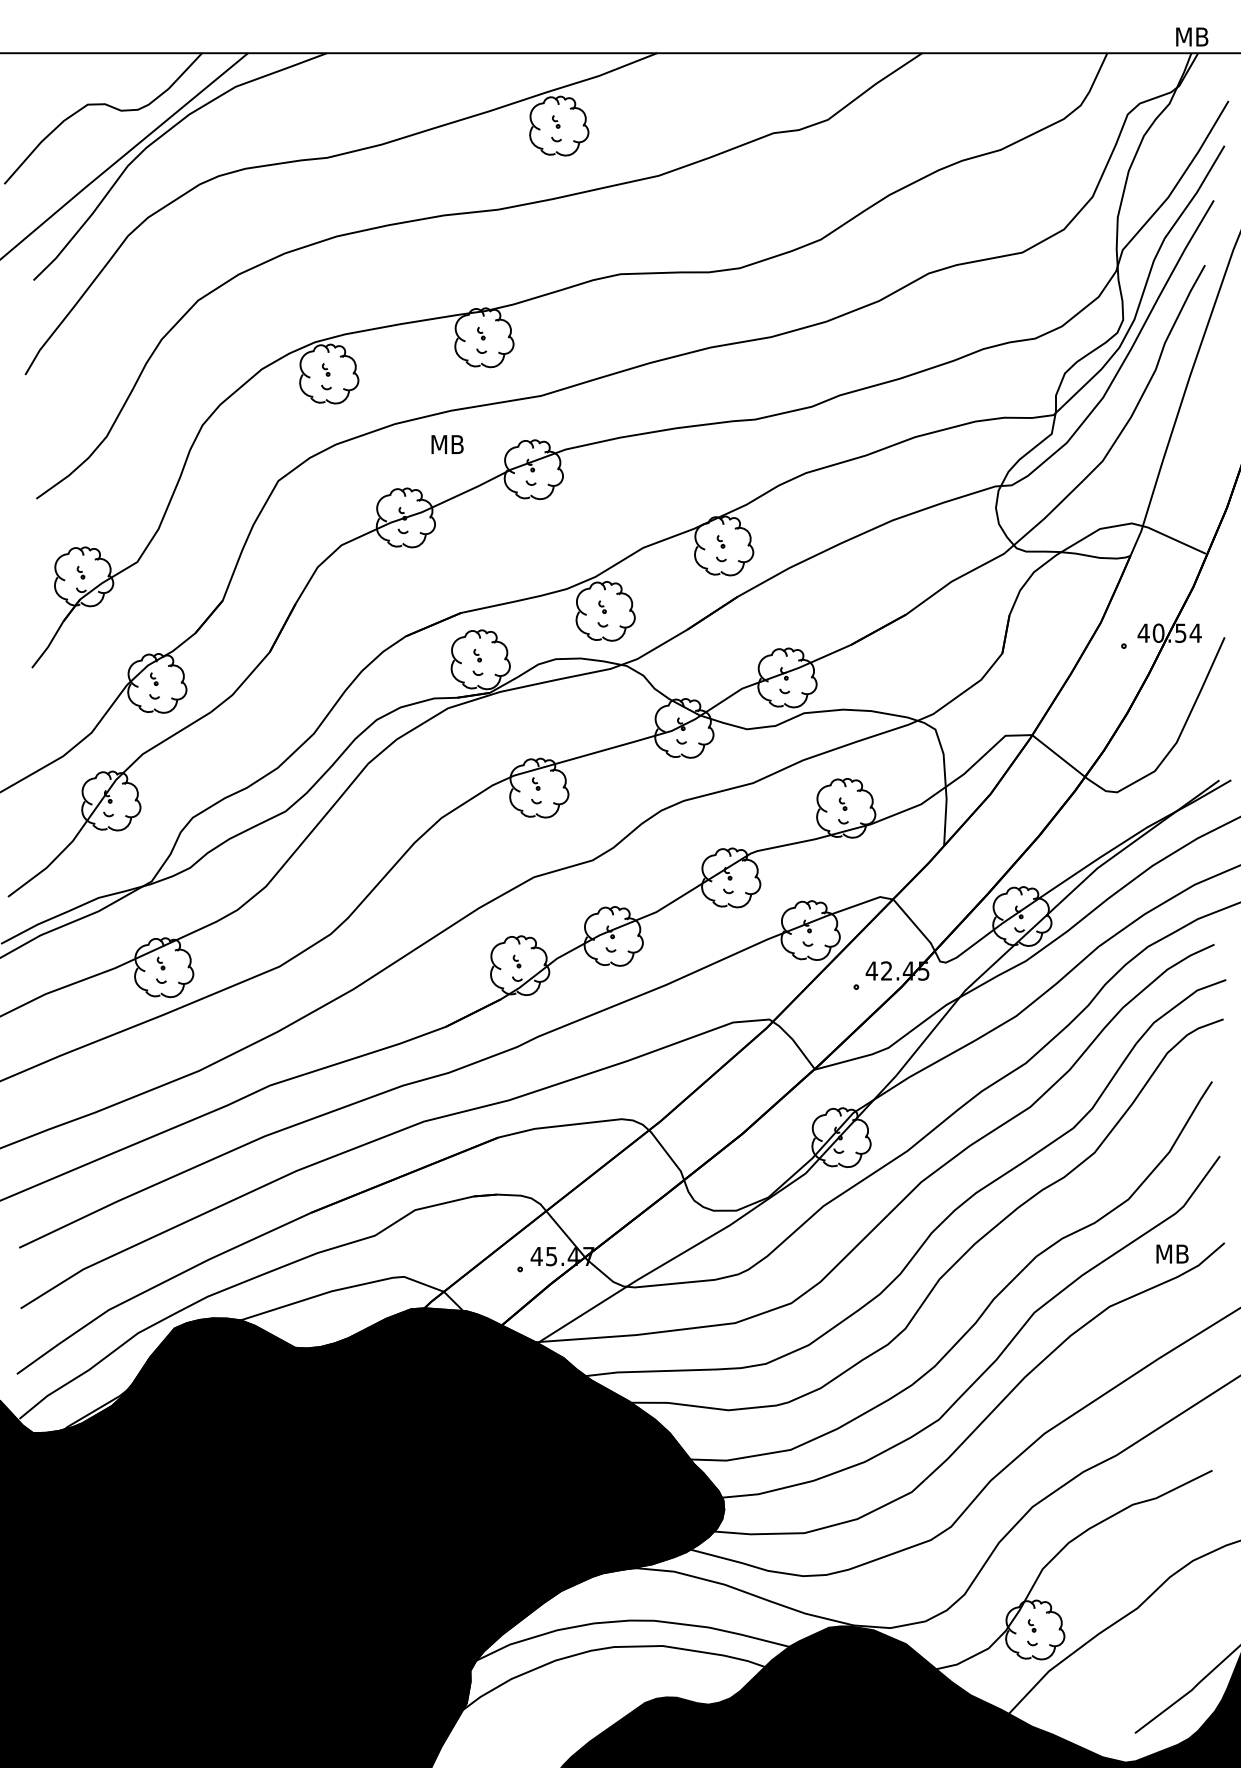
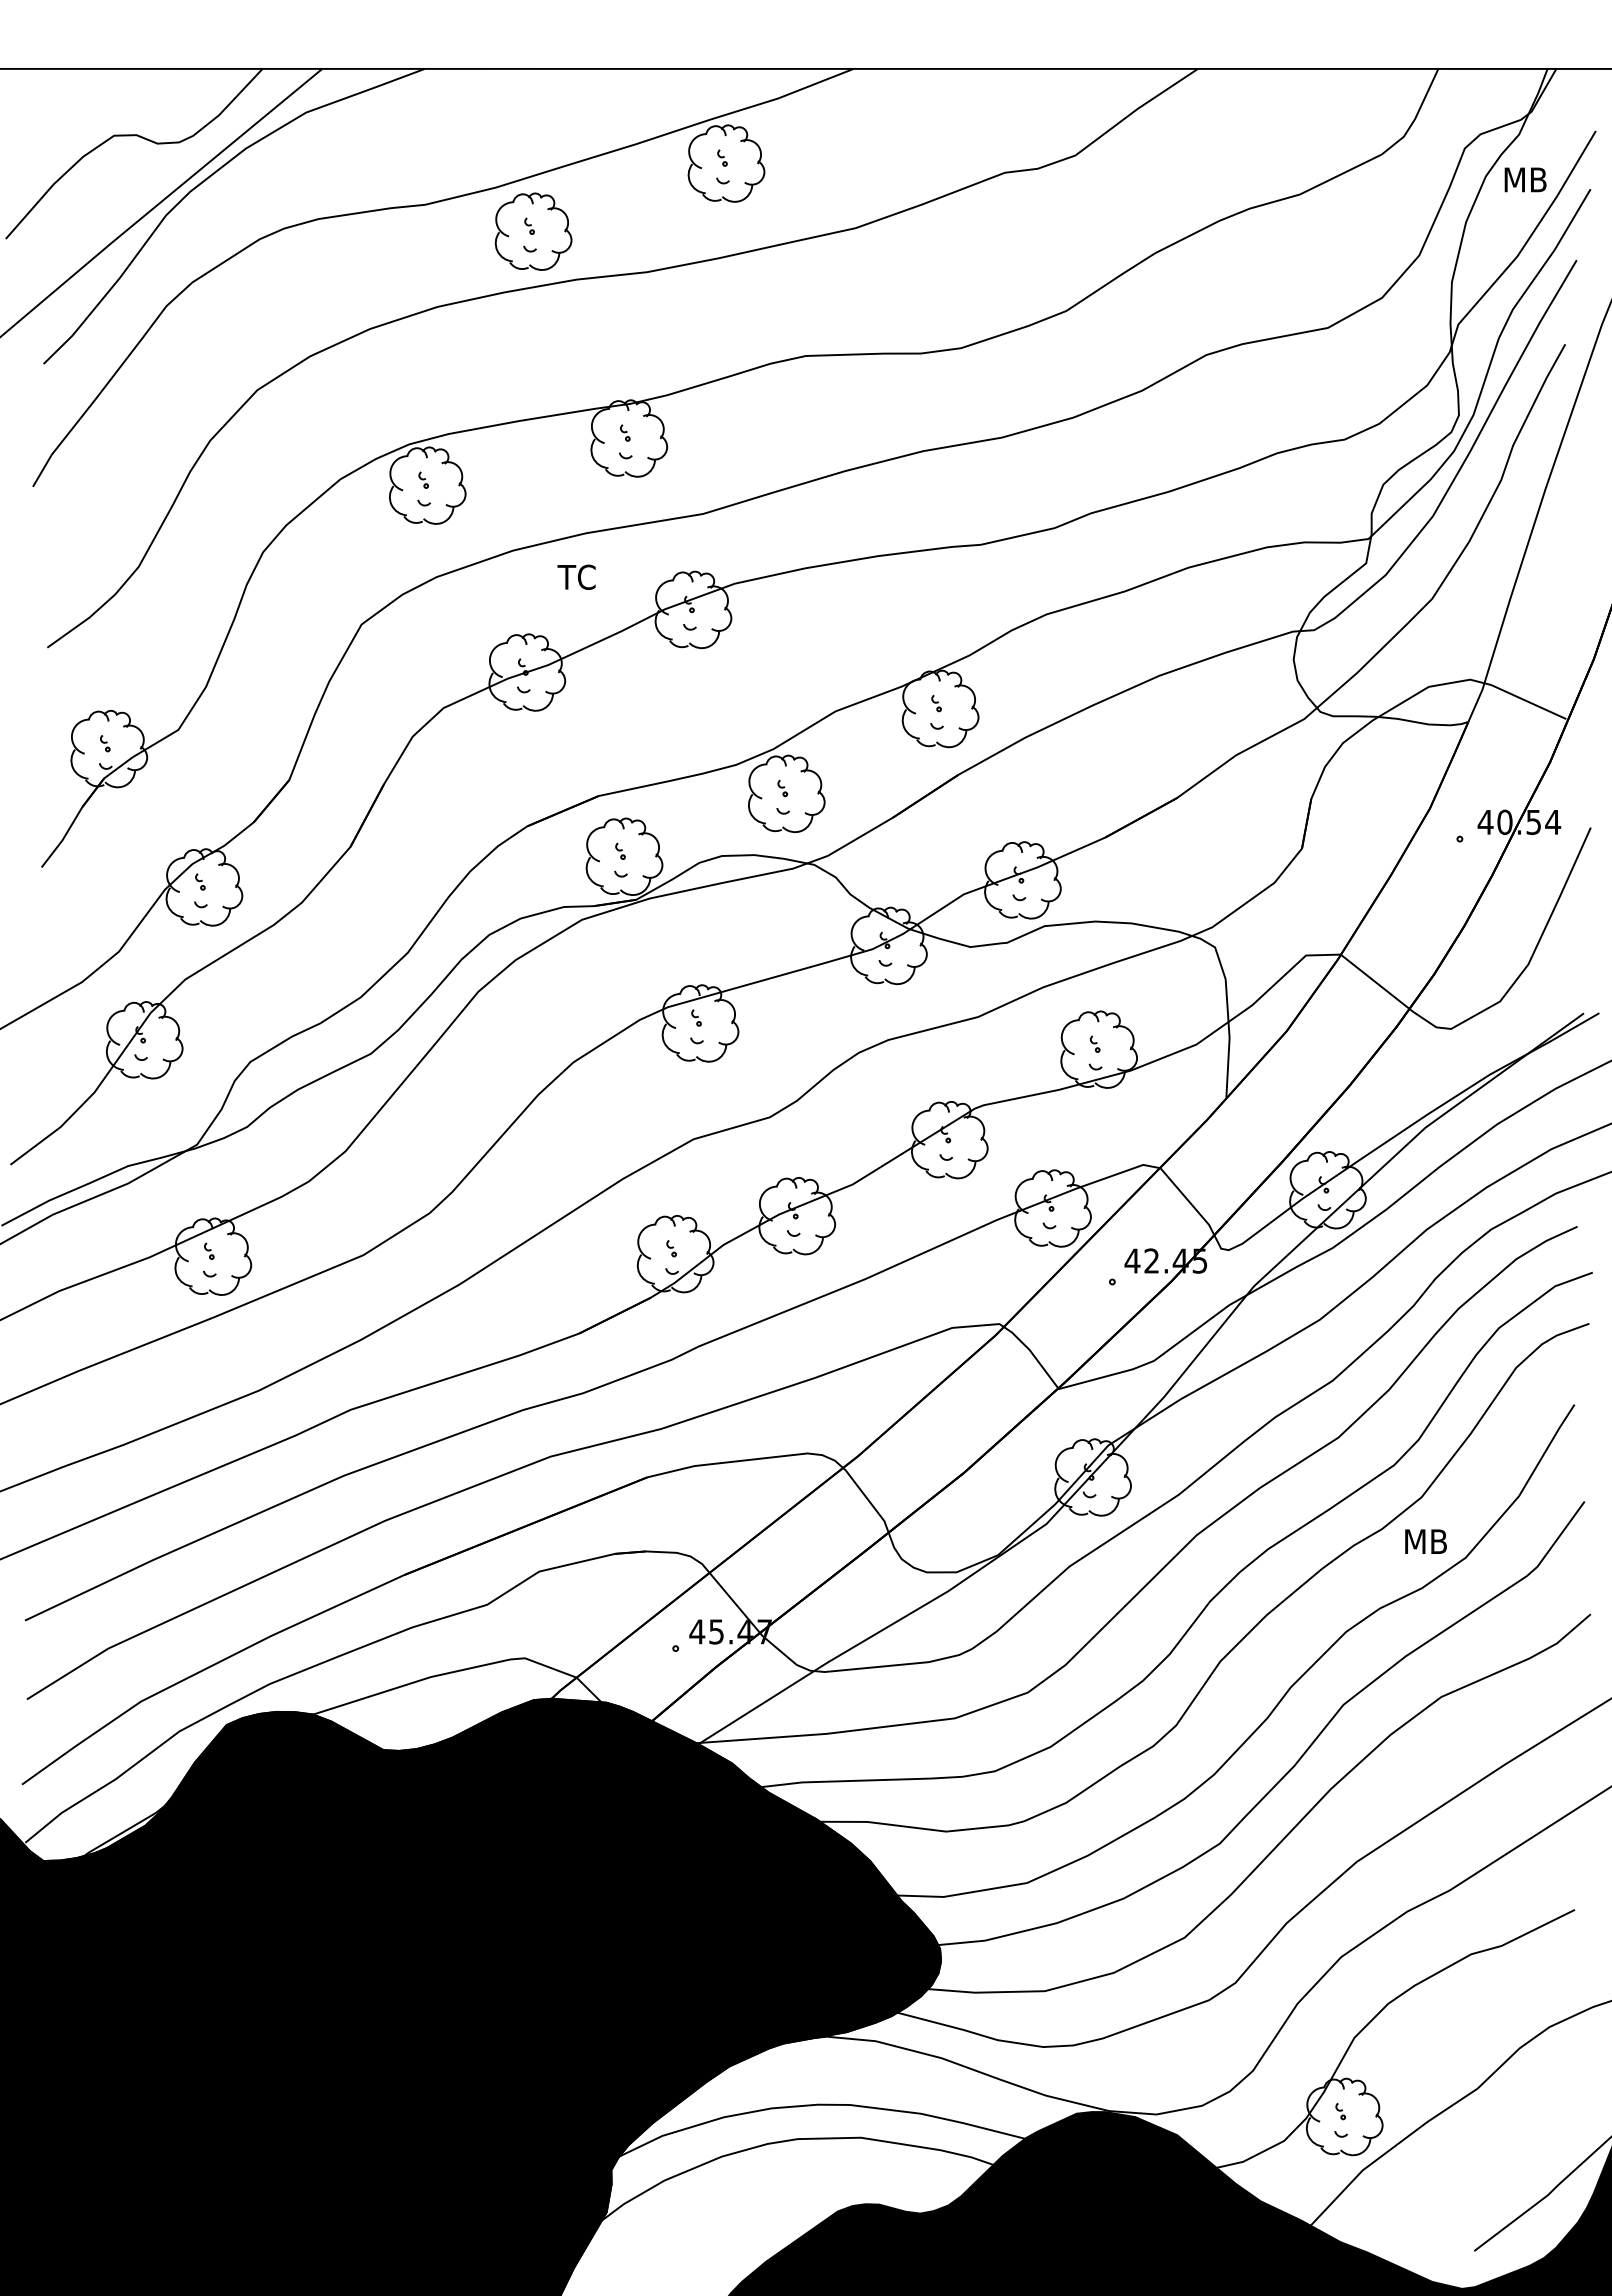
text: (1192, 36) -> (1525, 179), moved
part: (410, 178) -> (533, 231), added
text: (446, 444) -> (579, 576), MB -> TC
text: (1172, 1253) -> (1425, 1541), moved

